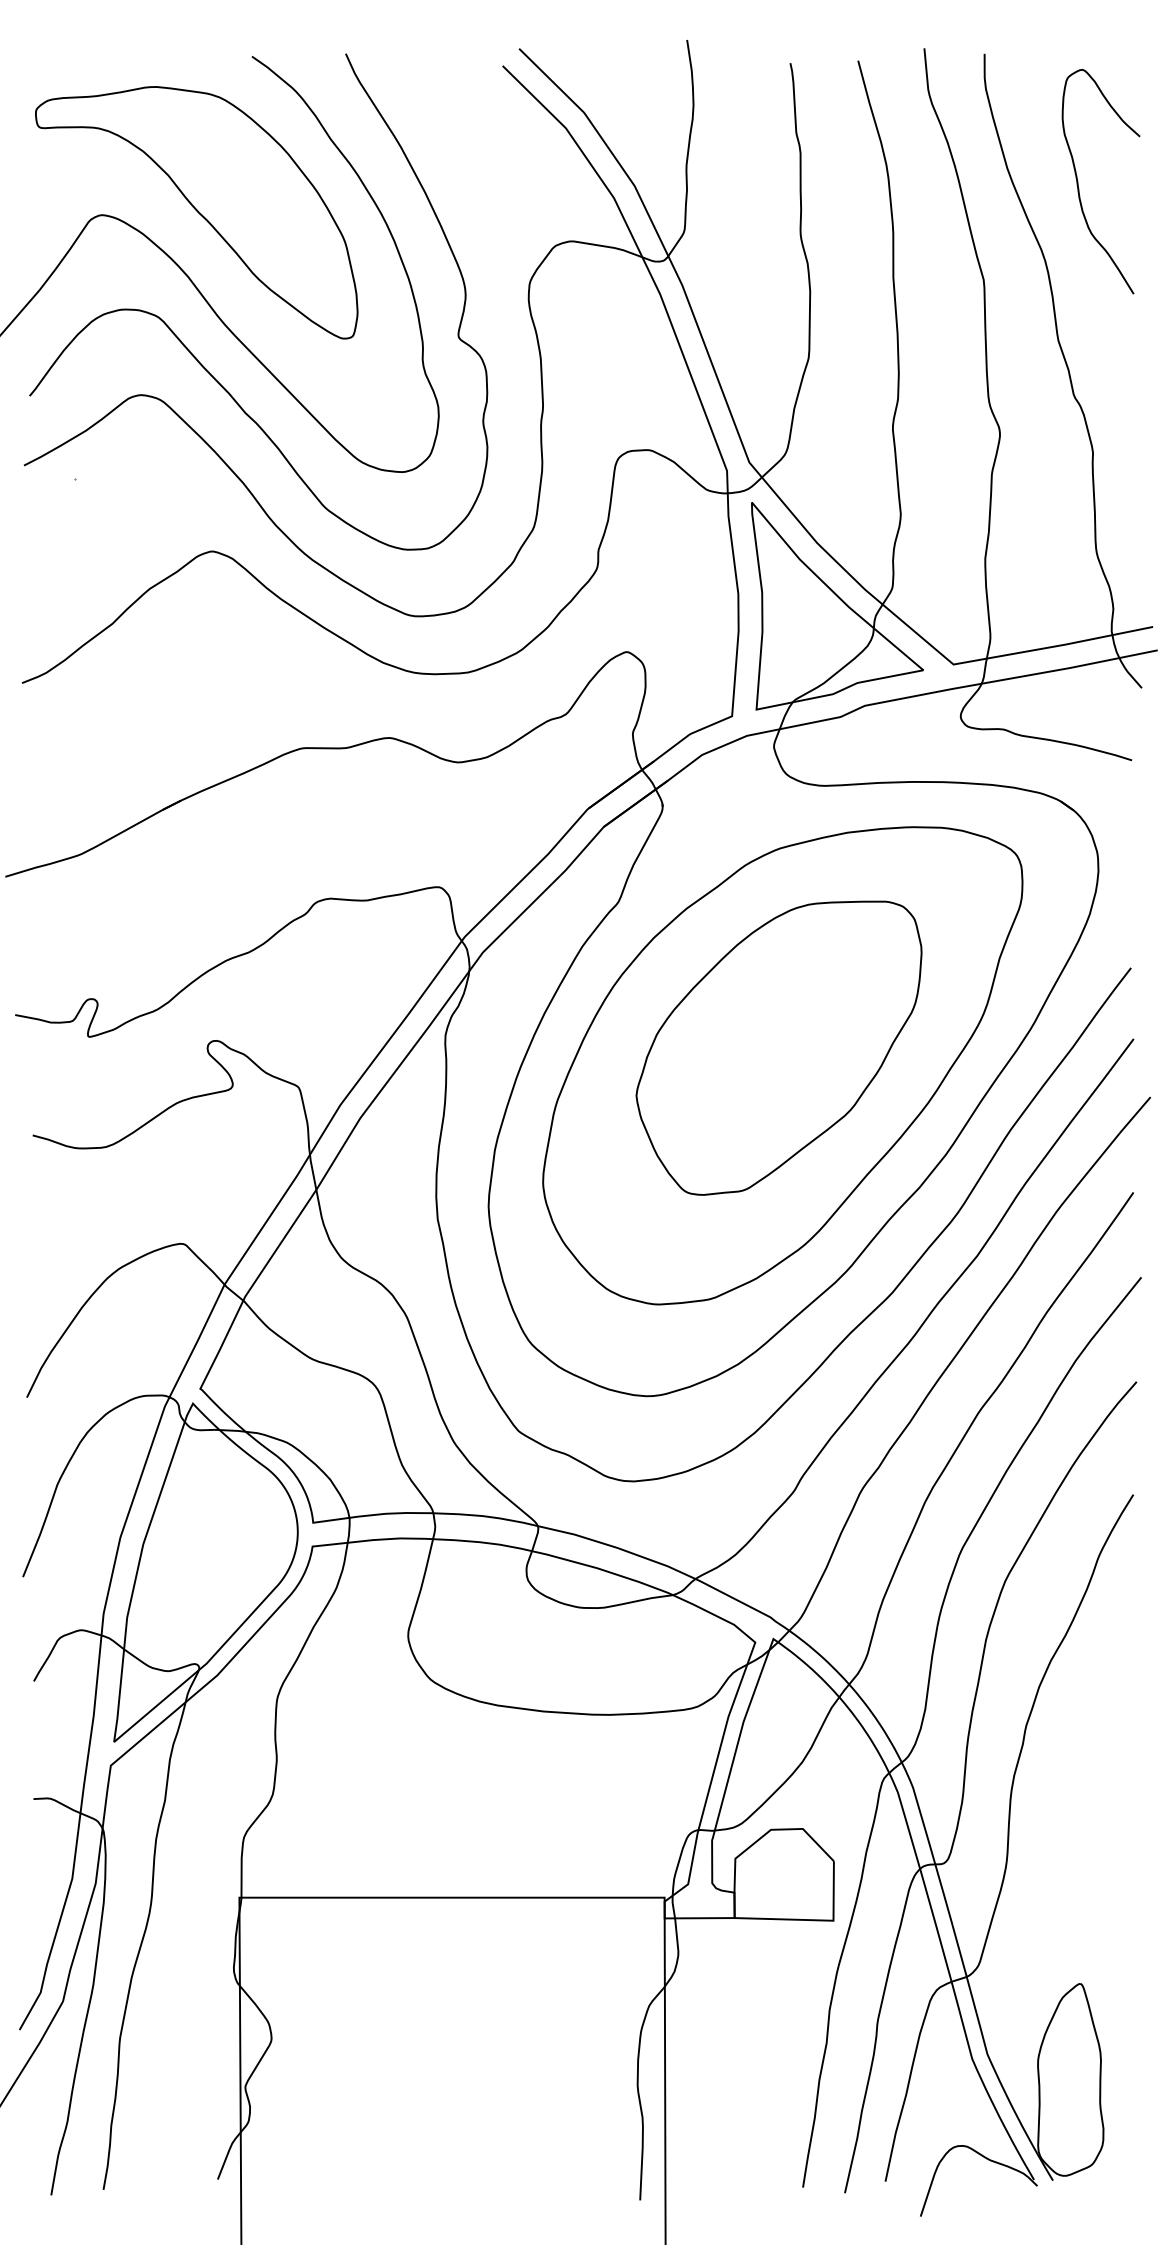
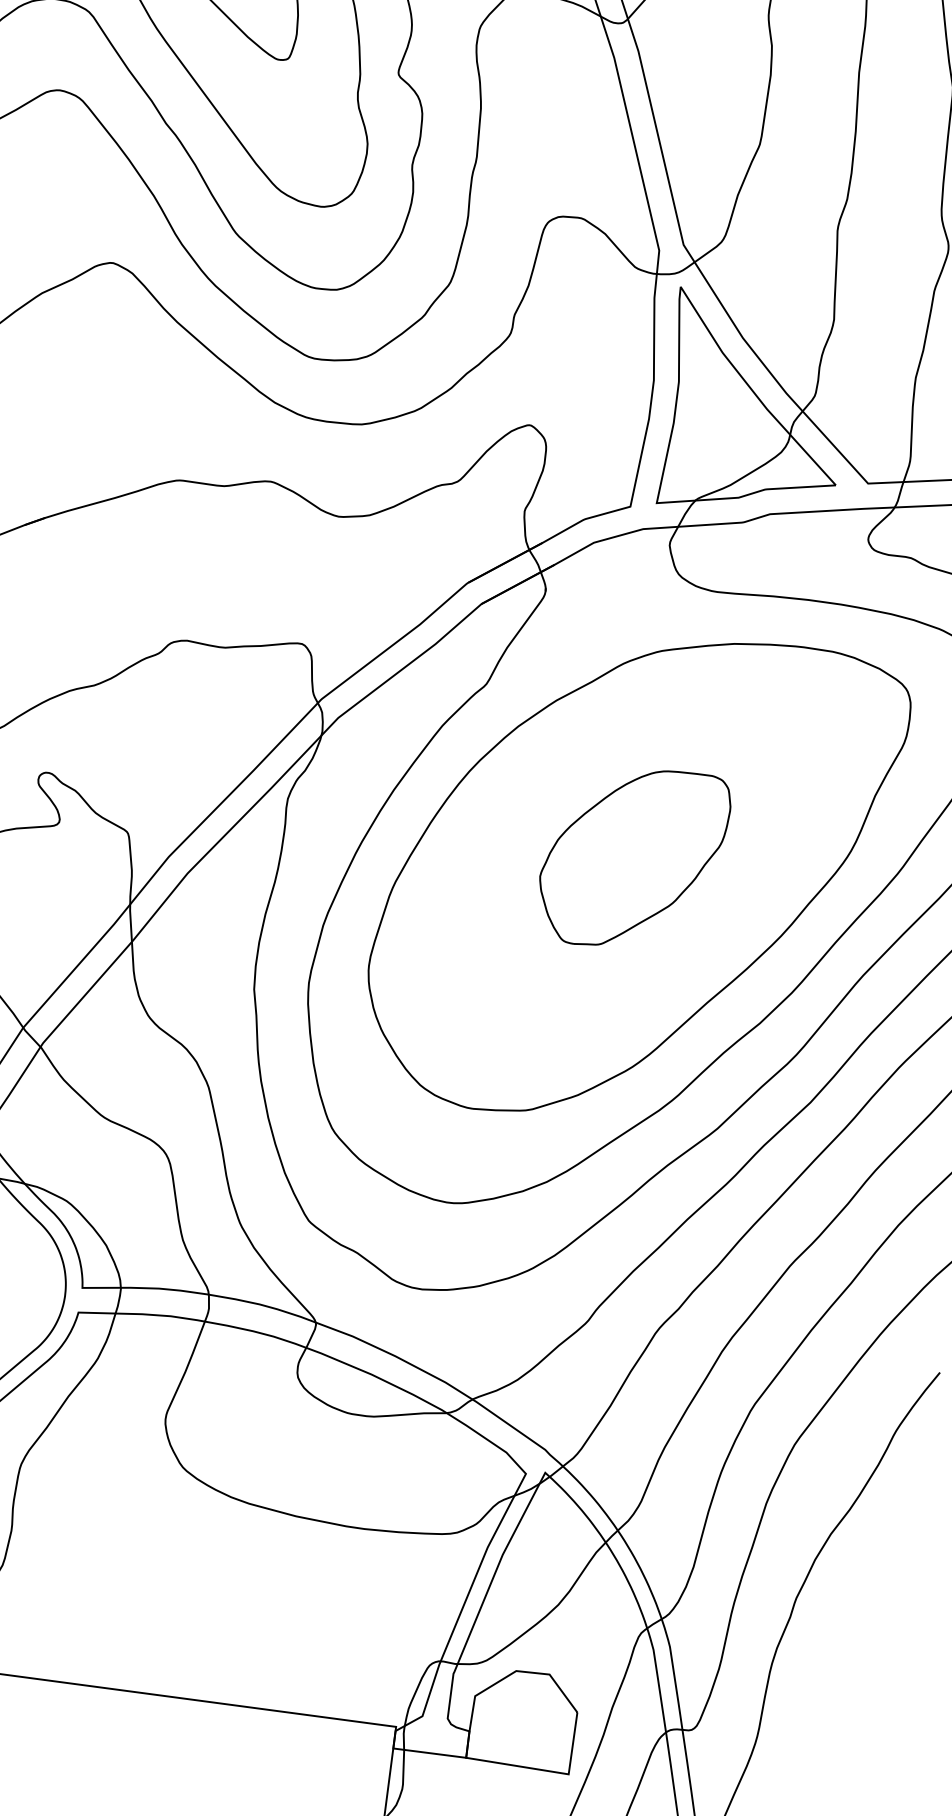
part: (778, 1047) -> (632, 857), size x0.6

